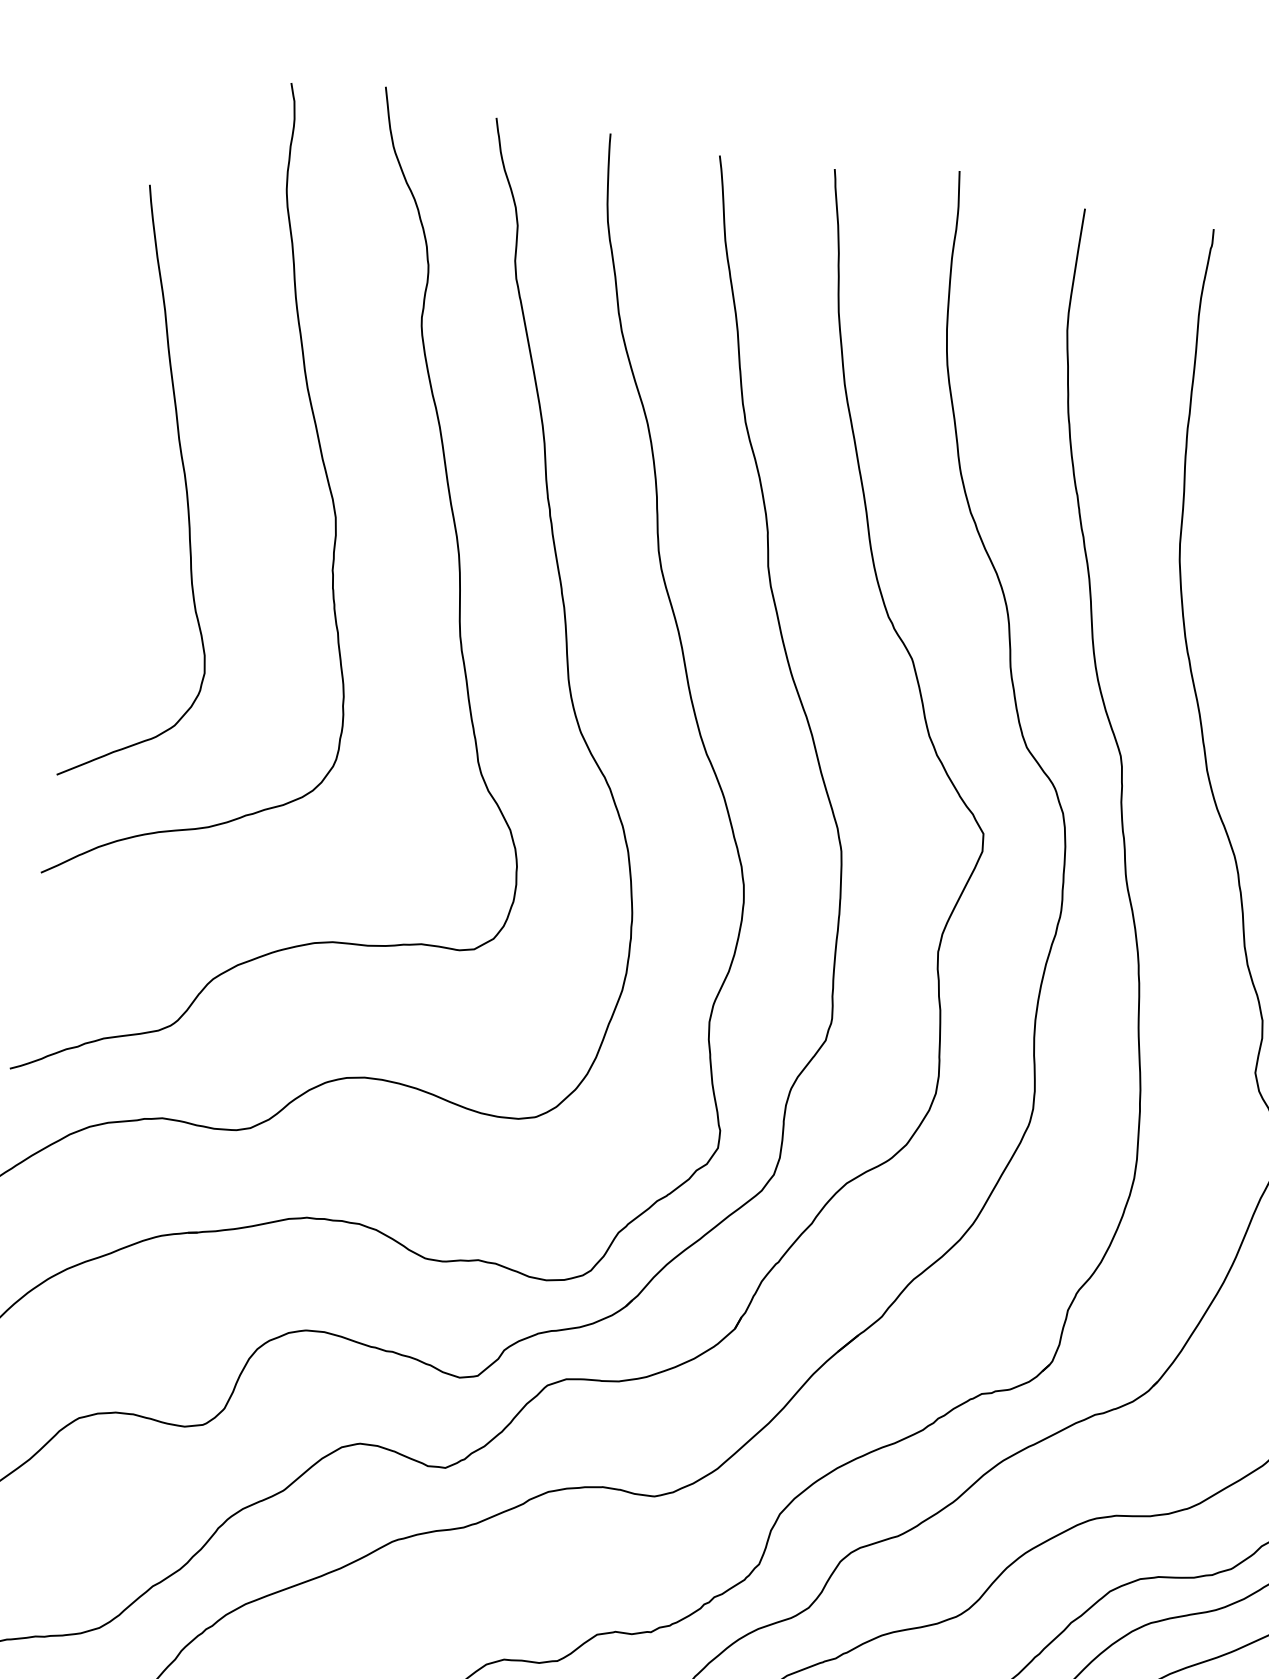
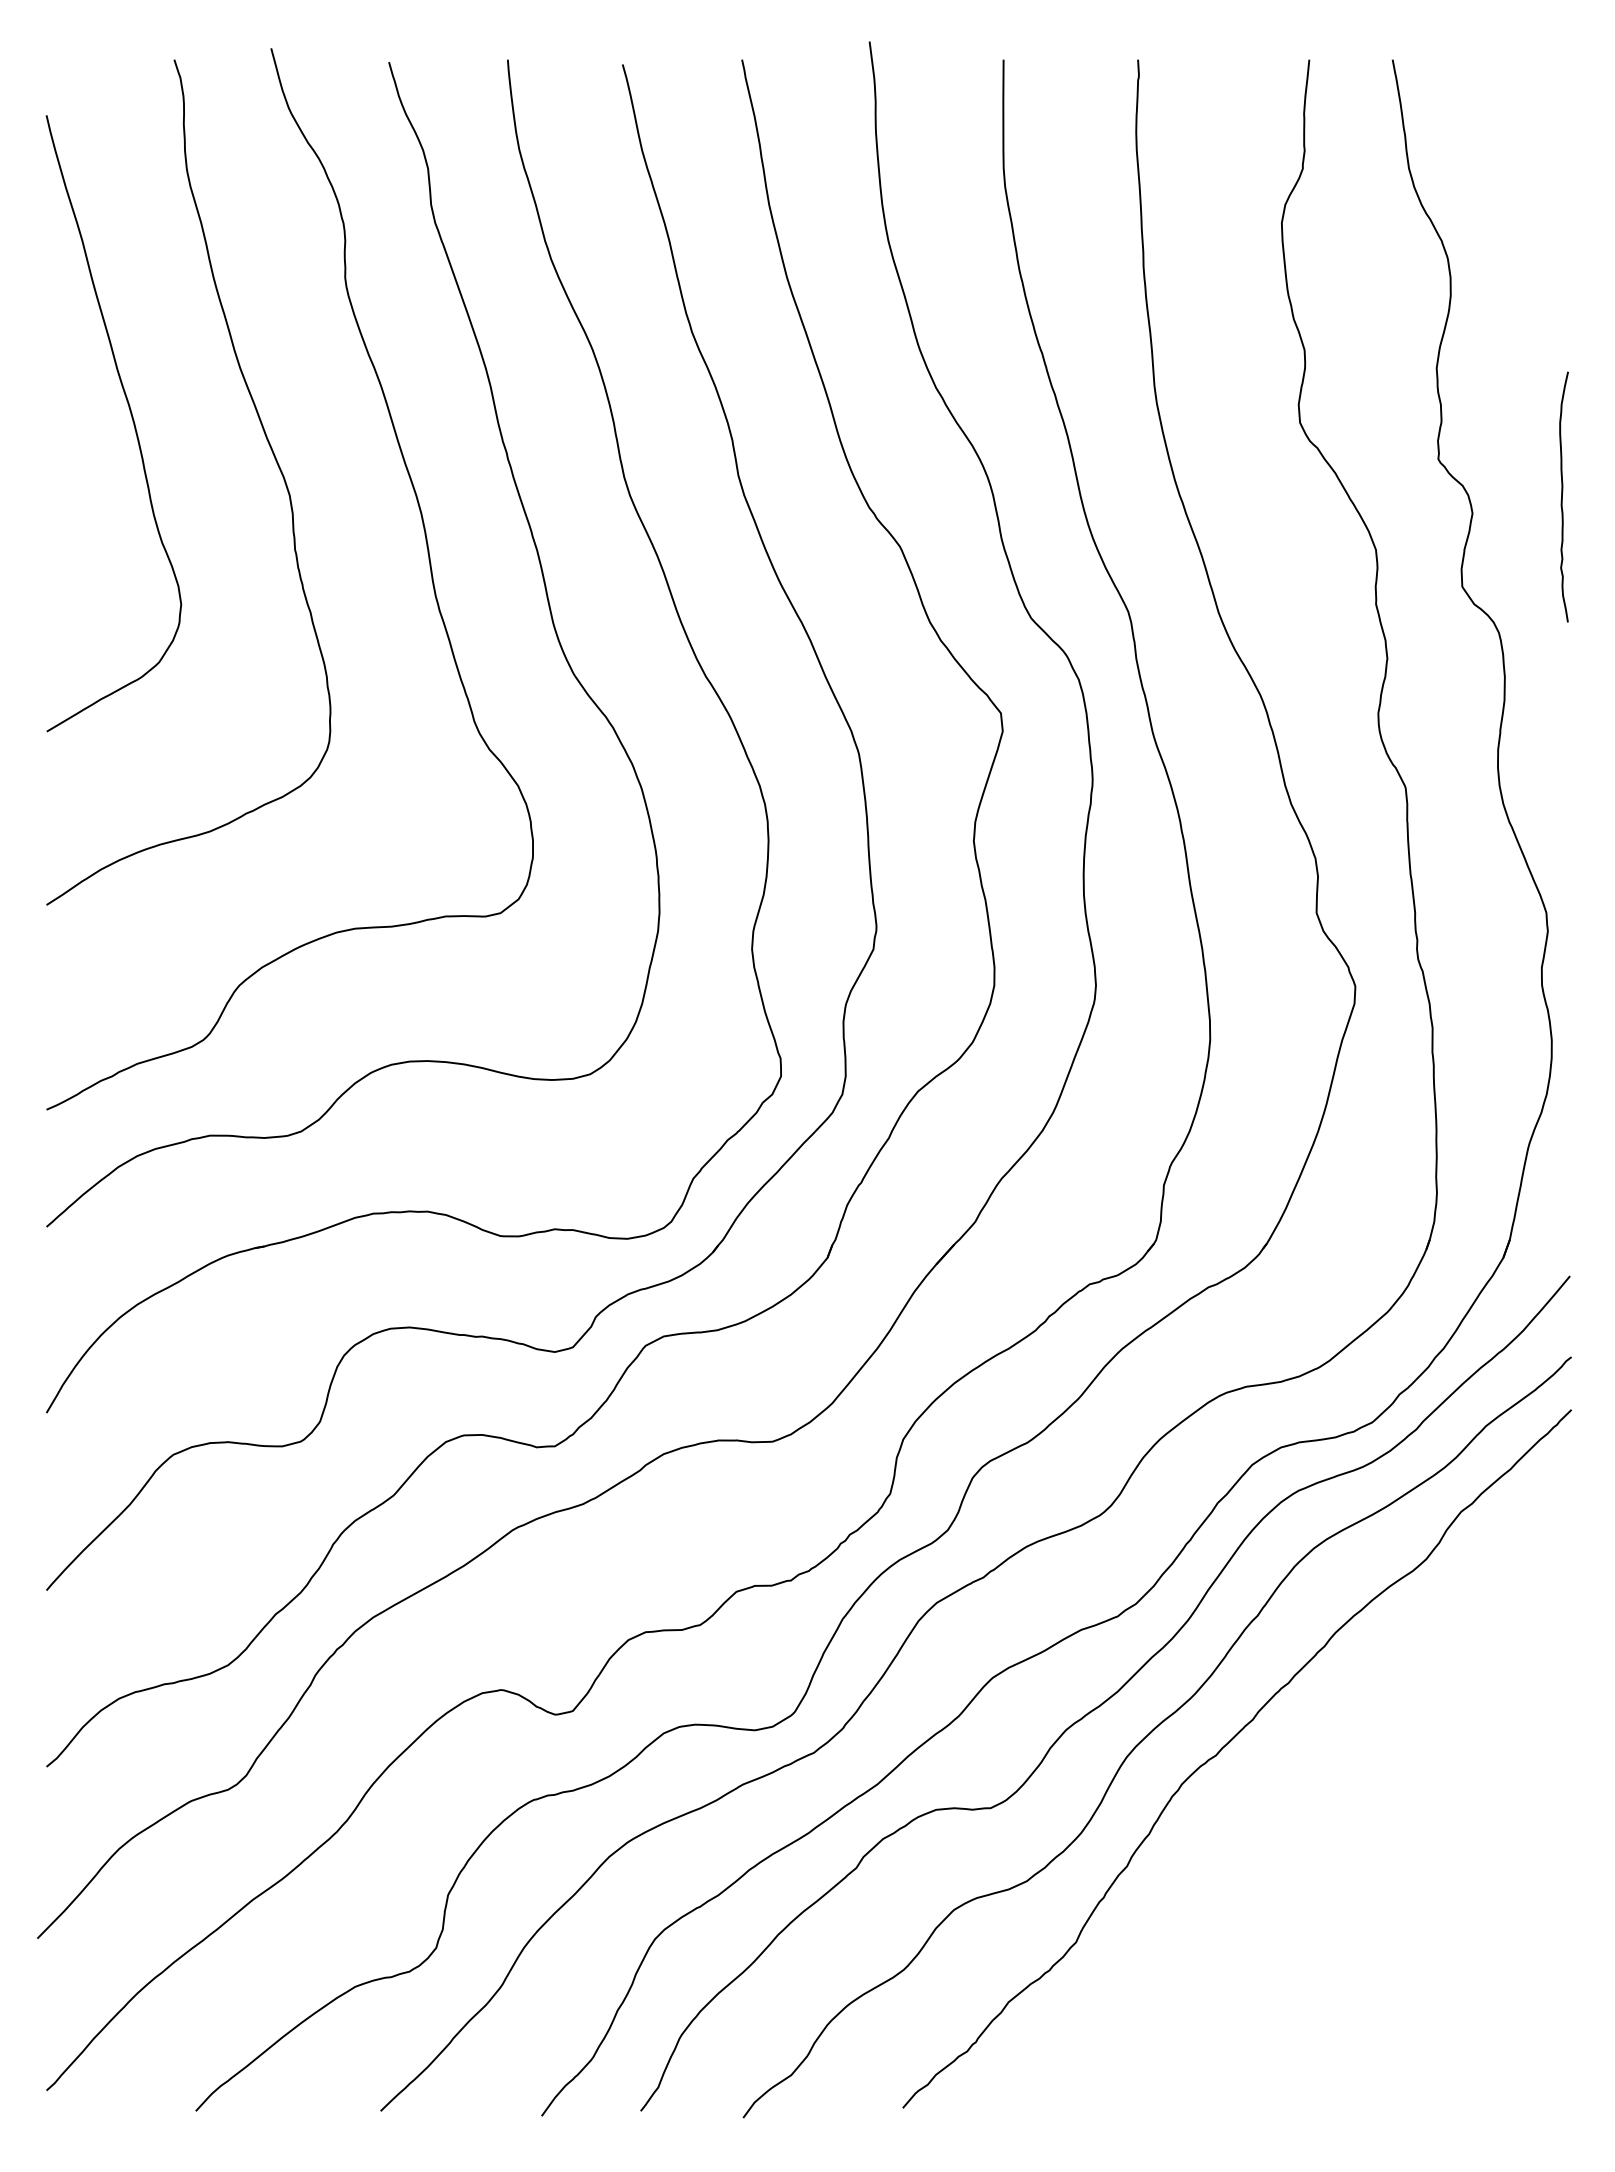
curve: (185, 487) -> (131, 418), moved

